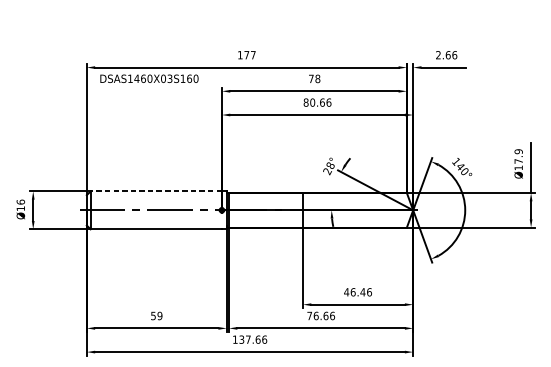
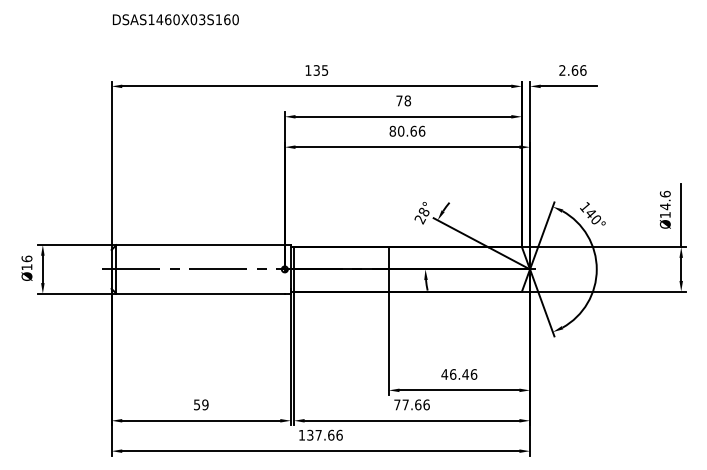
text: (249, 55) -> (320, 70), 177 -> 135
text: (149, 78) -> (175, 19), moved
text: (518, 156) -> (665, 200), Ø17.9 -> Ø14.6
line: (156, 191) -> (200, 245), dashed -> solid
text: (316, 315) -> (405, 404), 76.66 -> 77.66

